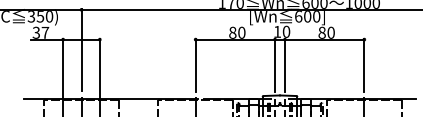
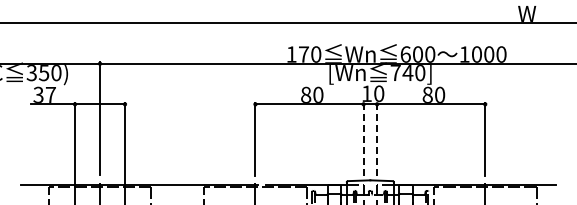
text: (302, 16) -> (401, 73), 600] -> 740]
line: (274, 64) -> (363, 138), solid -> dashed
line: (285, 64) -> (377, 138), solid -> dashed

